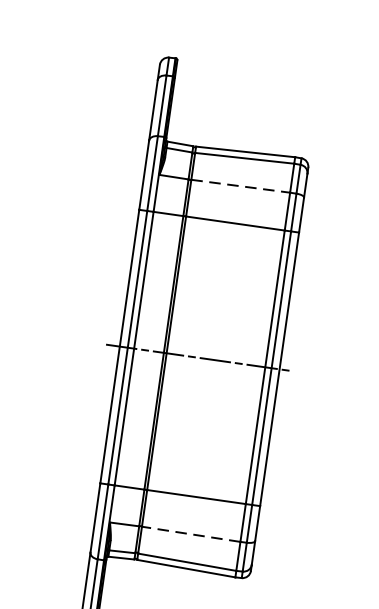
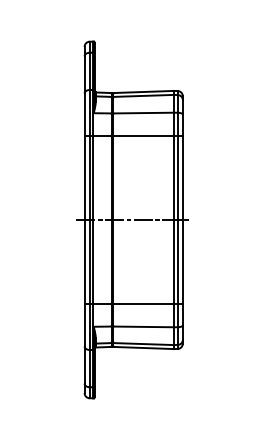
line: (241, 187) -> (144, 113), dashed -> solid
line: (191, 533) -> (143, 326), dashed -> solid

